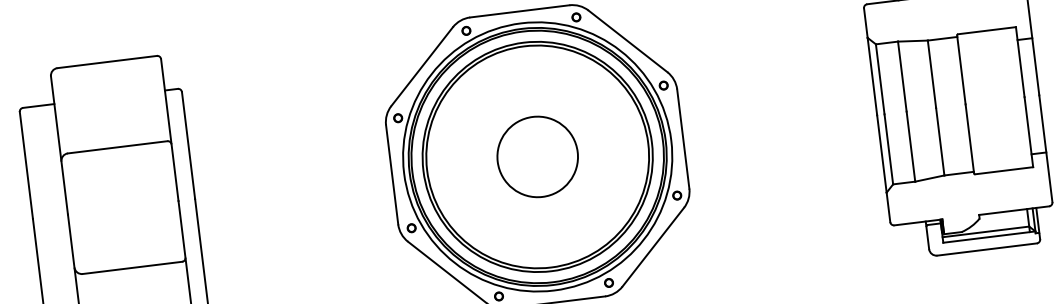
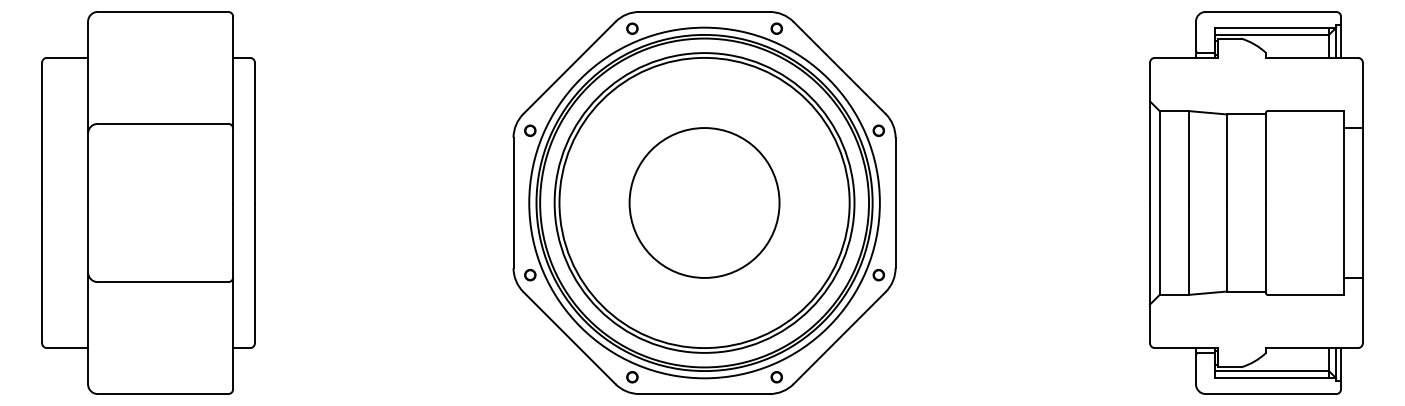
circle: (537, 156) -> (704, 202), size x1.43

